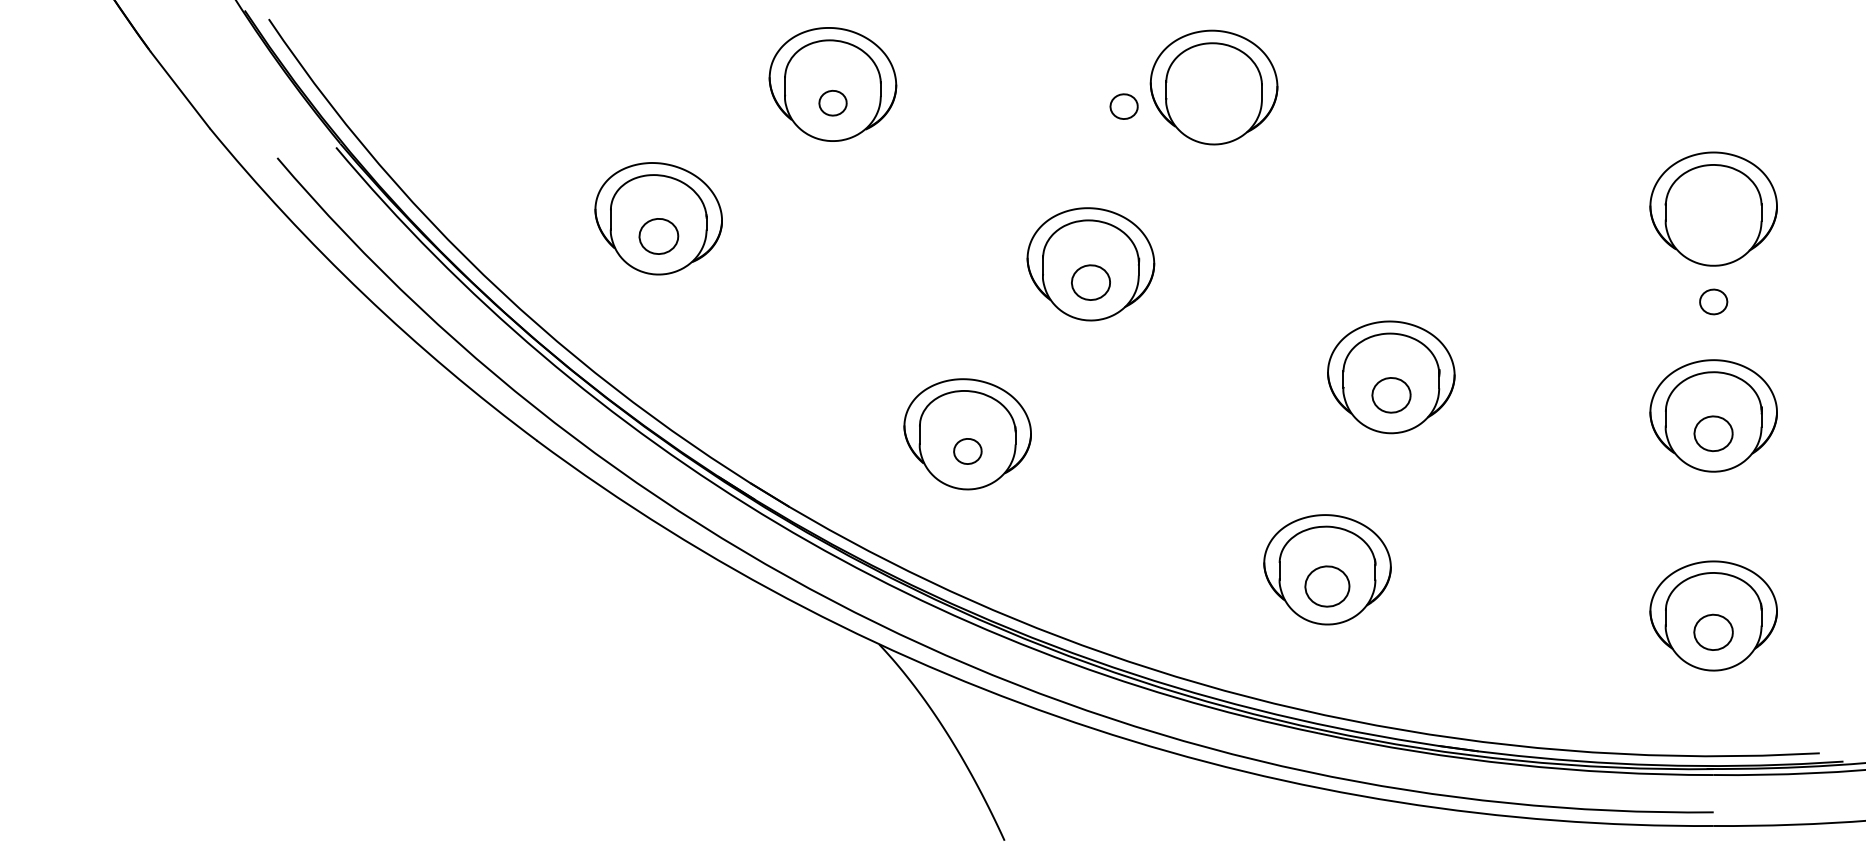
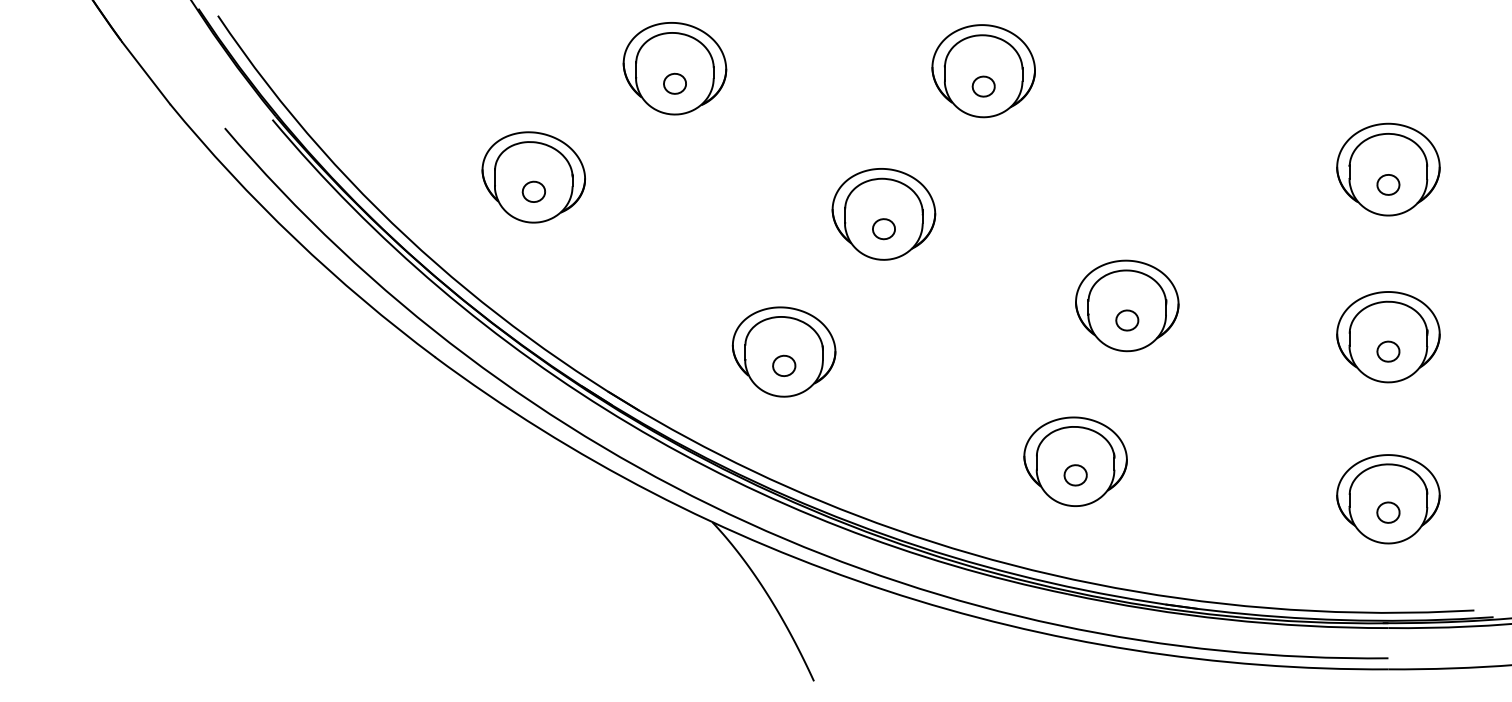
part: (1123, 106) -> (983, 86), moved
part: (658, 236) -> (533, 191), size x0.71
part: (1090, 282) -> (883, 229), size x0.71
part: (1713, 301) -> (1388, 184), moved
part: (1390, 395) -> (1126, 320), size x0.71
part: (1713, 433) -> (1388, 351), size x0.71
part: (1327, 586) -> (1075, 475), size x0.62
part: (1713, 632) -> (1388, 512), size x0.71

